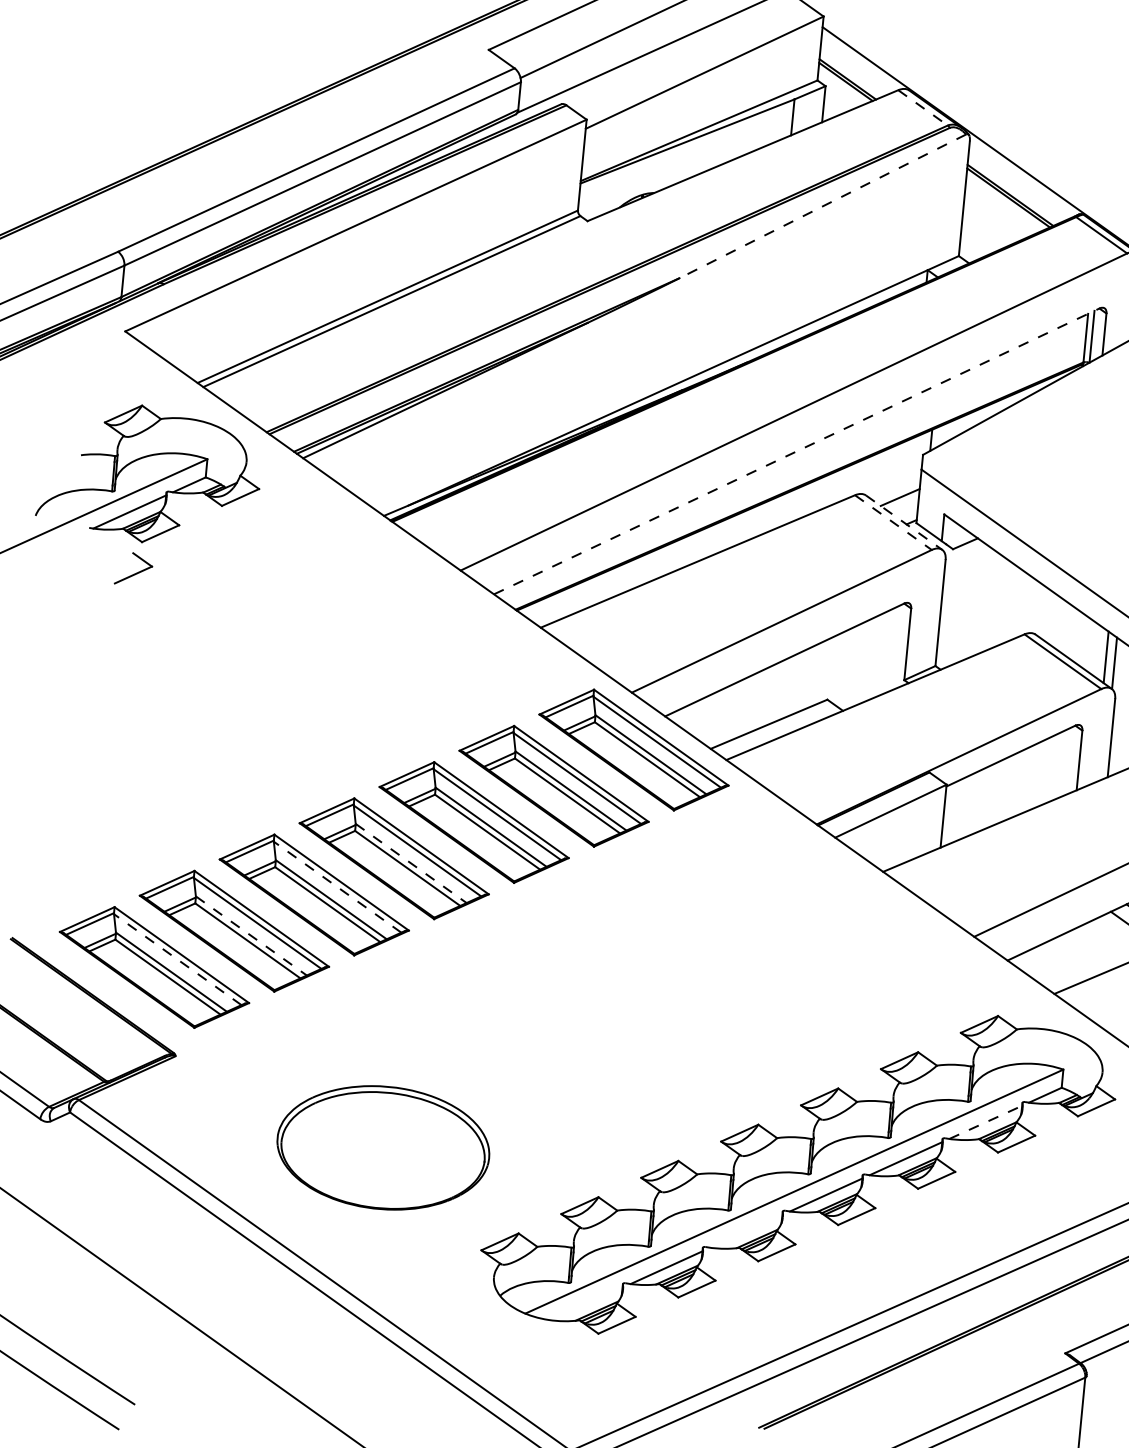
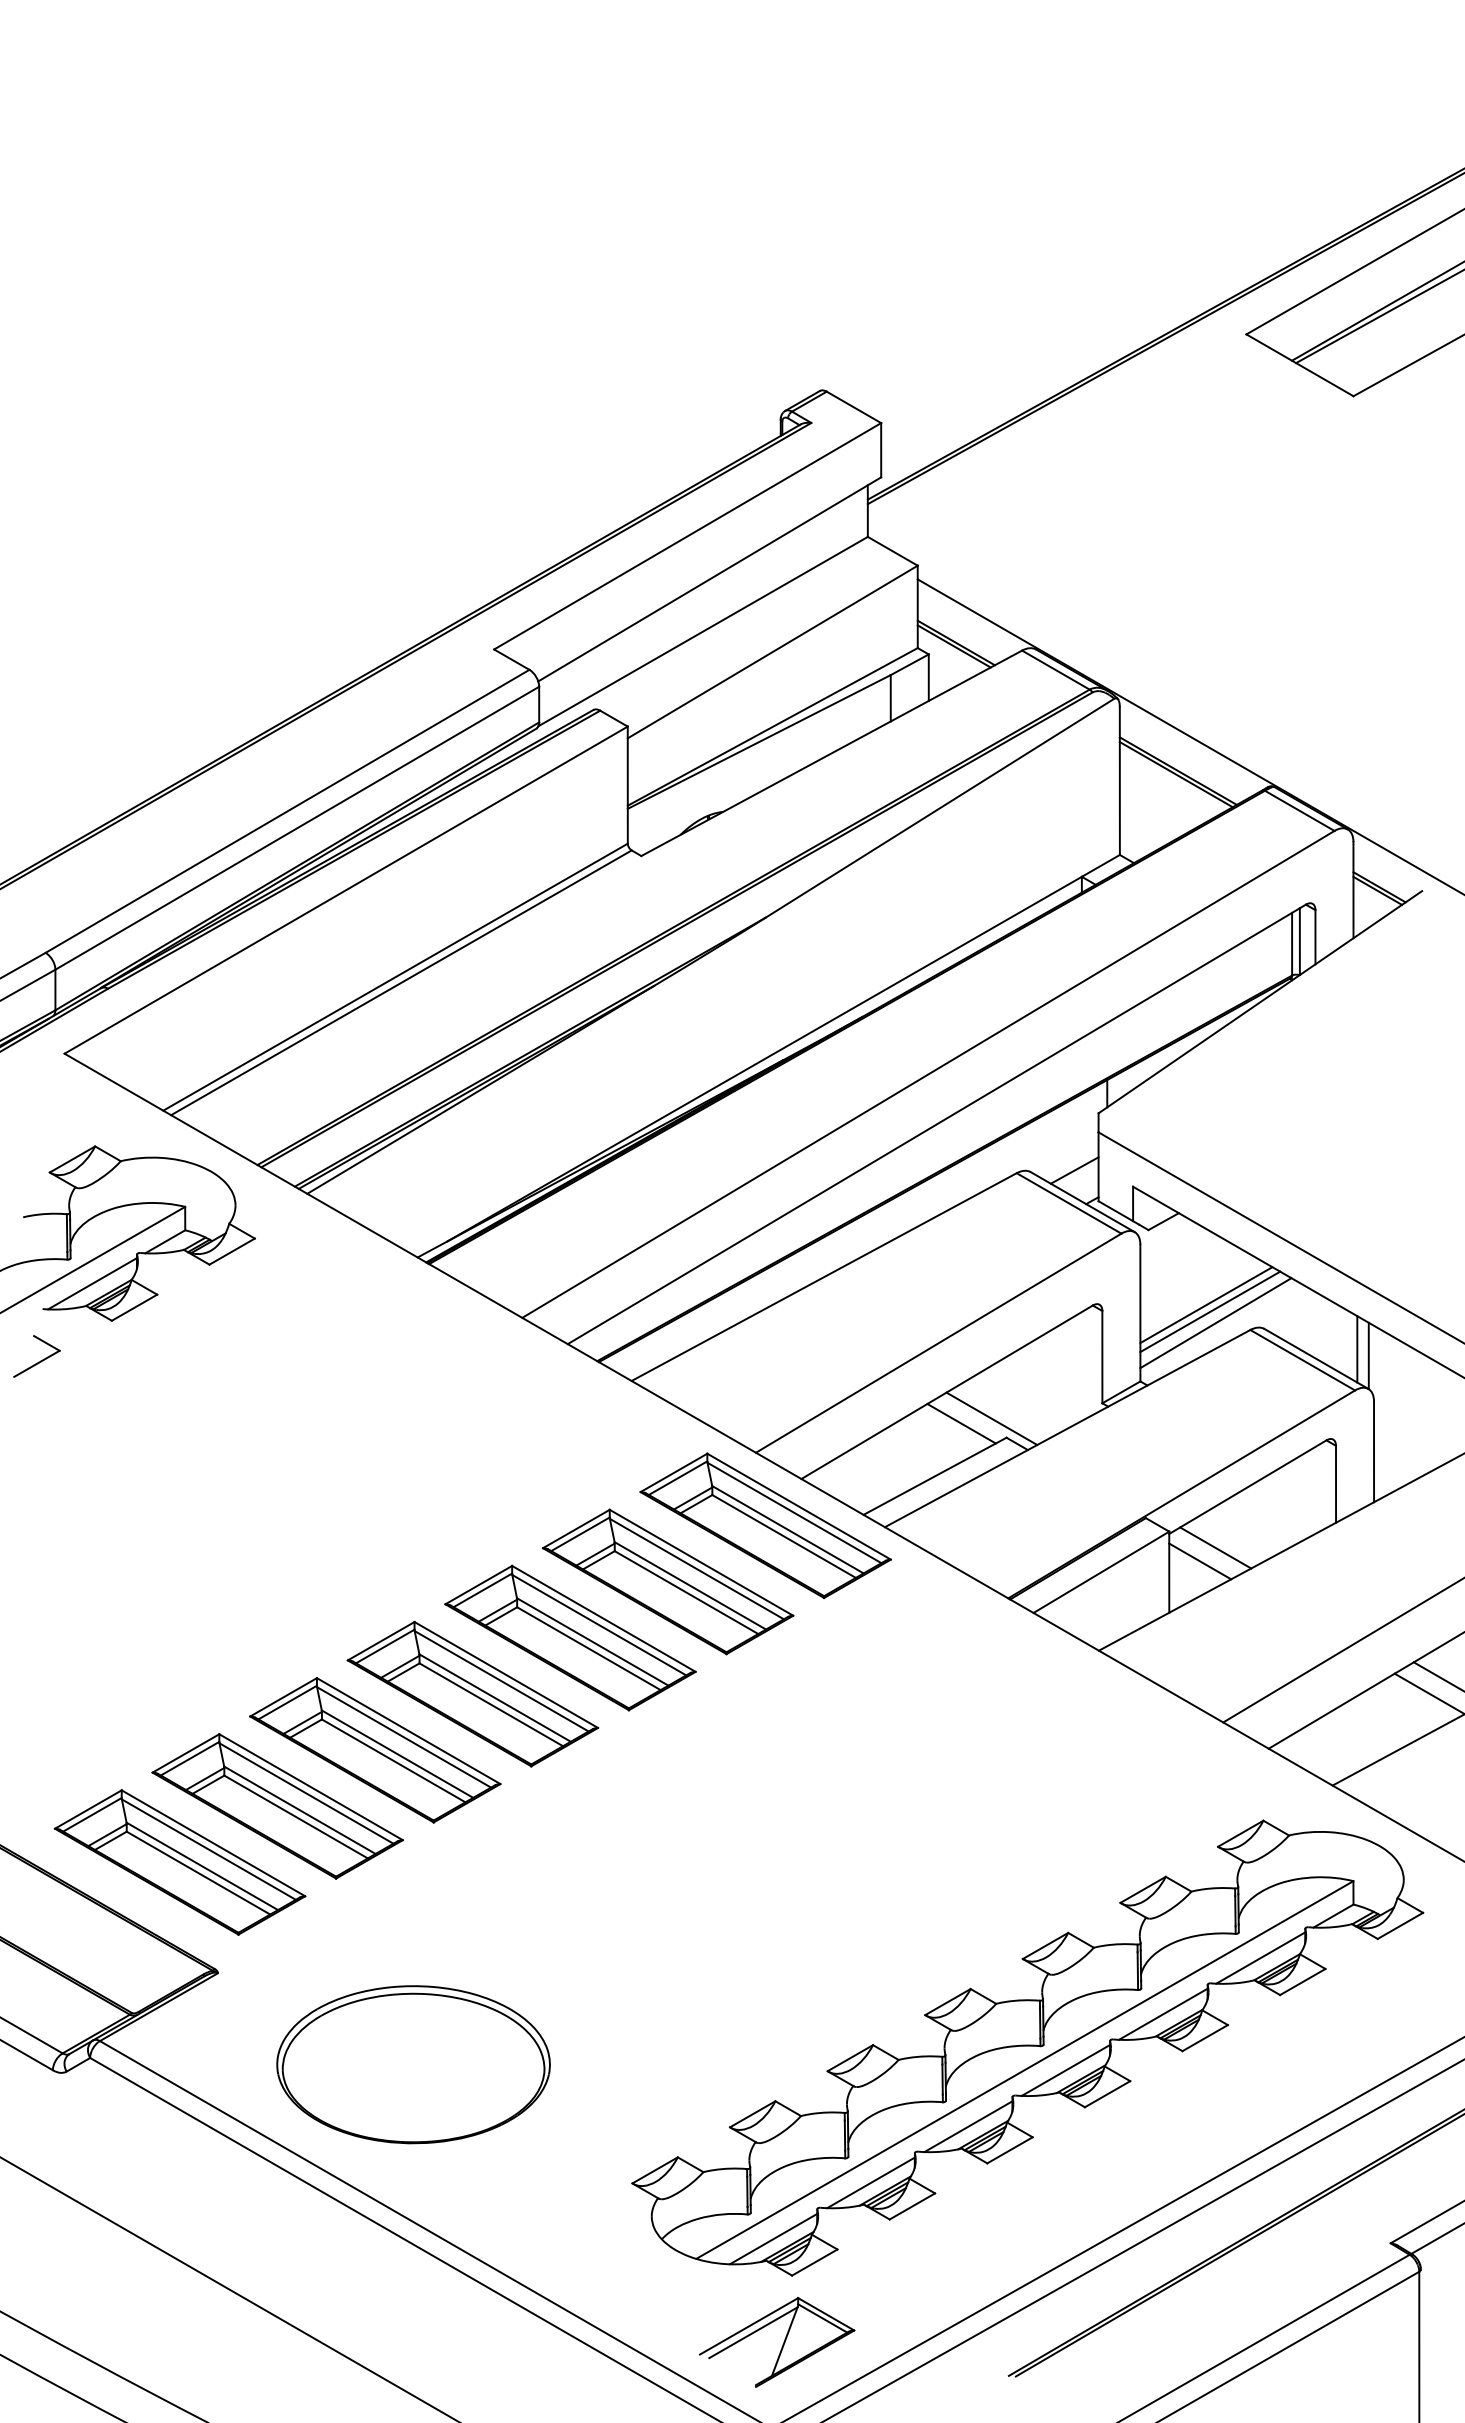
line: (923, 108) -> (1056, 670), dashed -> solid
line: (823, 206) -> (940, 808), dashed -> solid
line: (796, 451) -> (936, 1124), dashed -> solid
line: (893, 522) -> (1069, 1203), dashed -> solid
line: (904, 522) -> (1083, 1202), dashed -> solid
part: (133, 569) -> (36, 1356), moved
line: (992, 612) -> (1206, 1305), added
line: (995, 617) -> (1210, 1311), added
line: (998, 626) -> (1215, 1323), added
line: (817, 683) -> (991, 1418), added
line: (793, 685) -> (961, 1423), added
line: (981, 800) -> (1215, 1547), added
line: (968, 810) -> (1200, 1561), added
line: (411, 863) -> (495, 1698), dashed -> solid
line: (337, 887) -> (403, 1737), dashed -> solid
line: (251, 936) -> (300, 1810), dashed -> solid
line: (177, 959) -> (208, 1849), dashed -> solid
line: (986, 1122) -> (1261, 1957), dashed -> solid
part: (383, 1147) -> (413, 2064), moved
line: (746, 1231) -> (968, 2126), added
line: (586, 1303) -> (773, 2238), added
part: (585, 1386) -> (782, 2344), added

